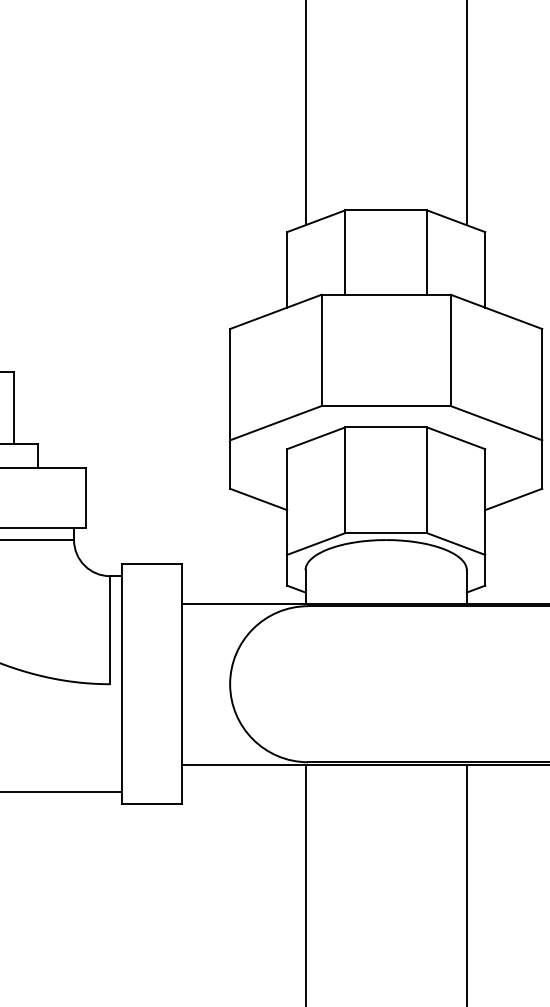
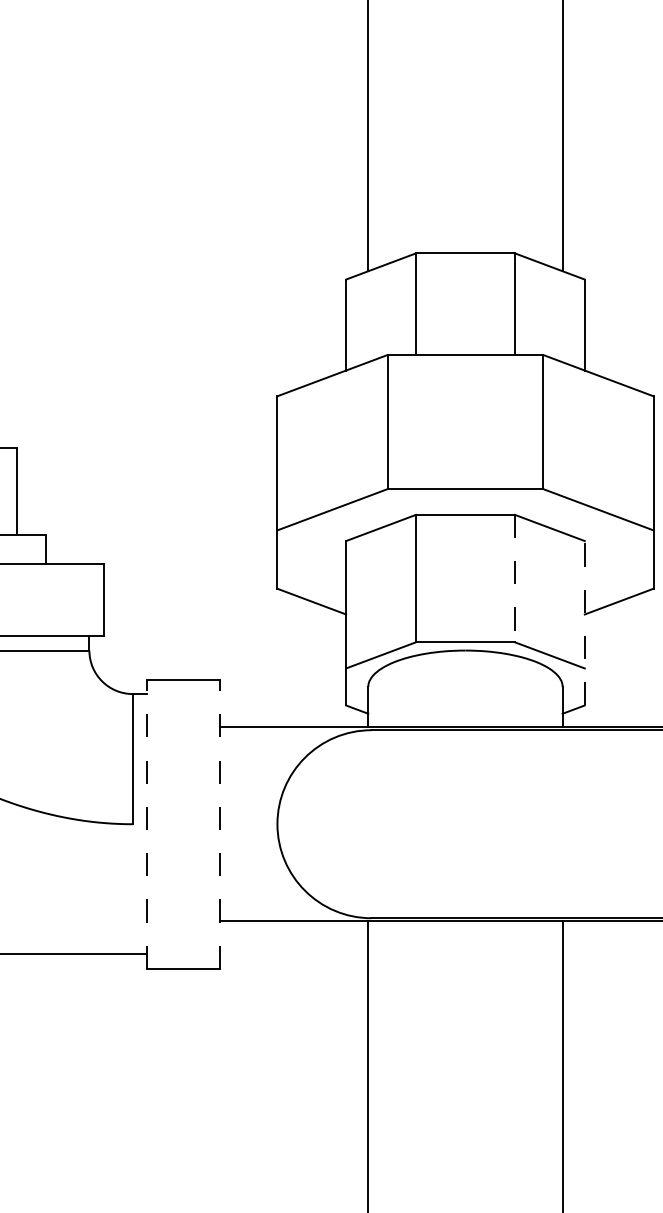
line: (426, 480) -> (514, 578), solid -> dashed
line: (484, 516) -> (584, 622), solid -> dashed
line: (122, 684) -> (147, 824), solid -> dashed
line: (182, 684) -> (219, 824), solid -> dashed

